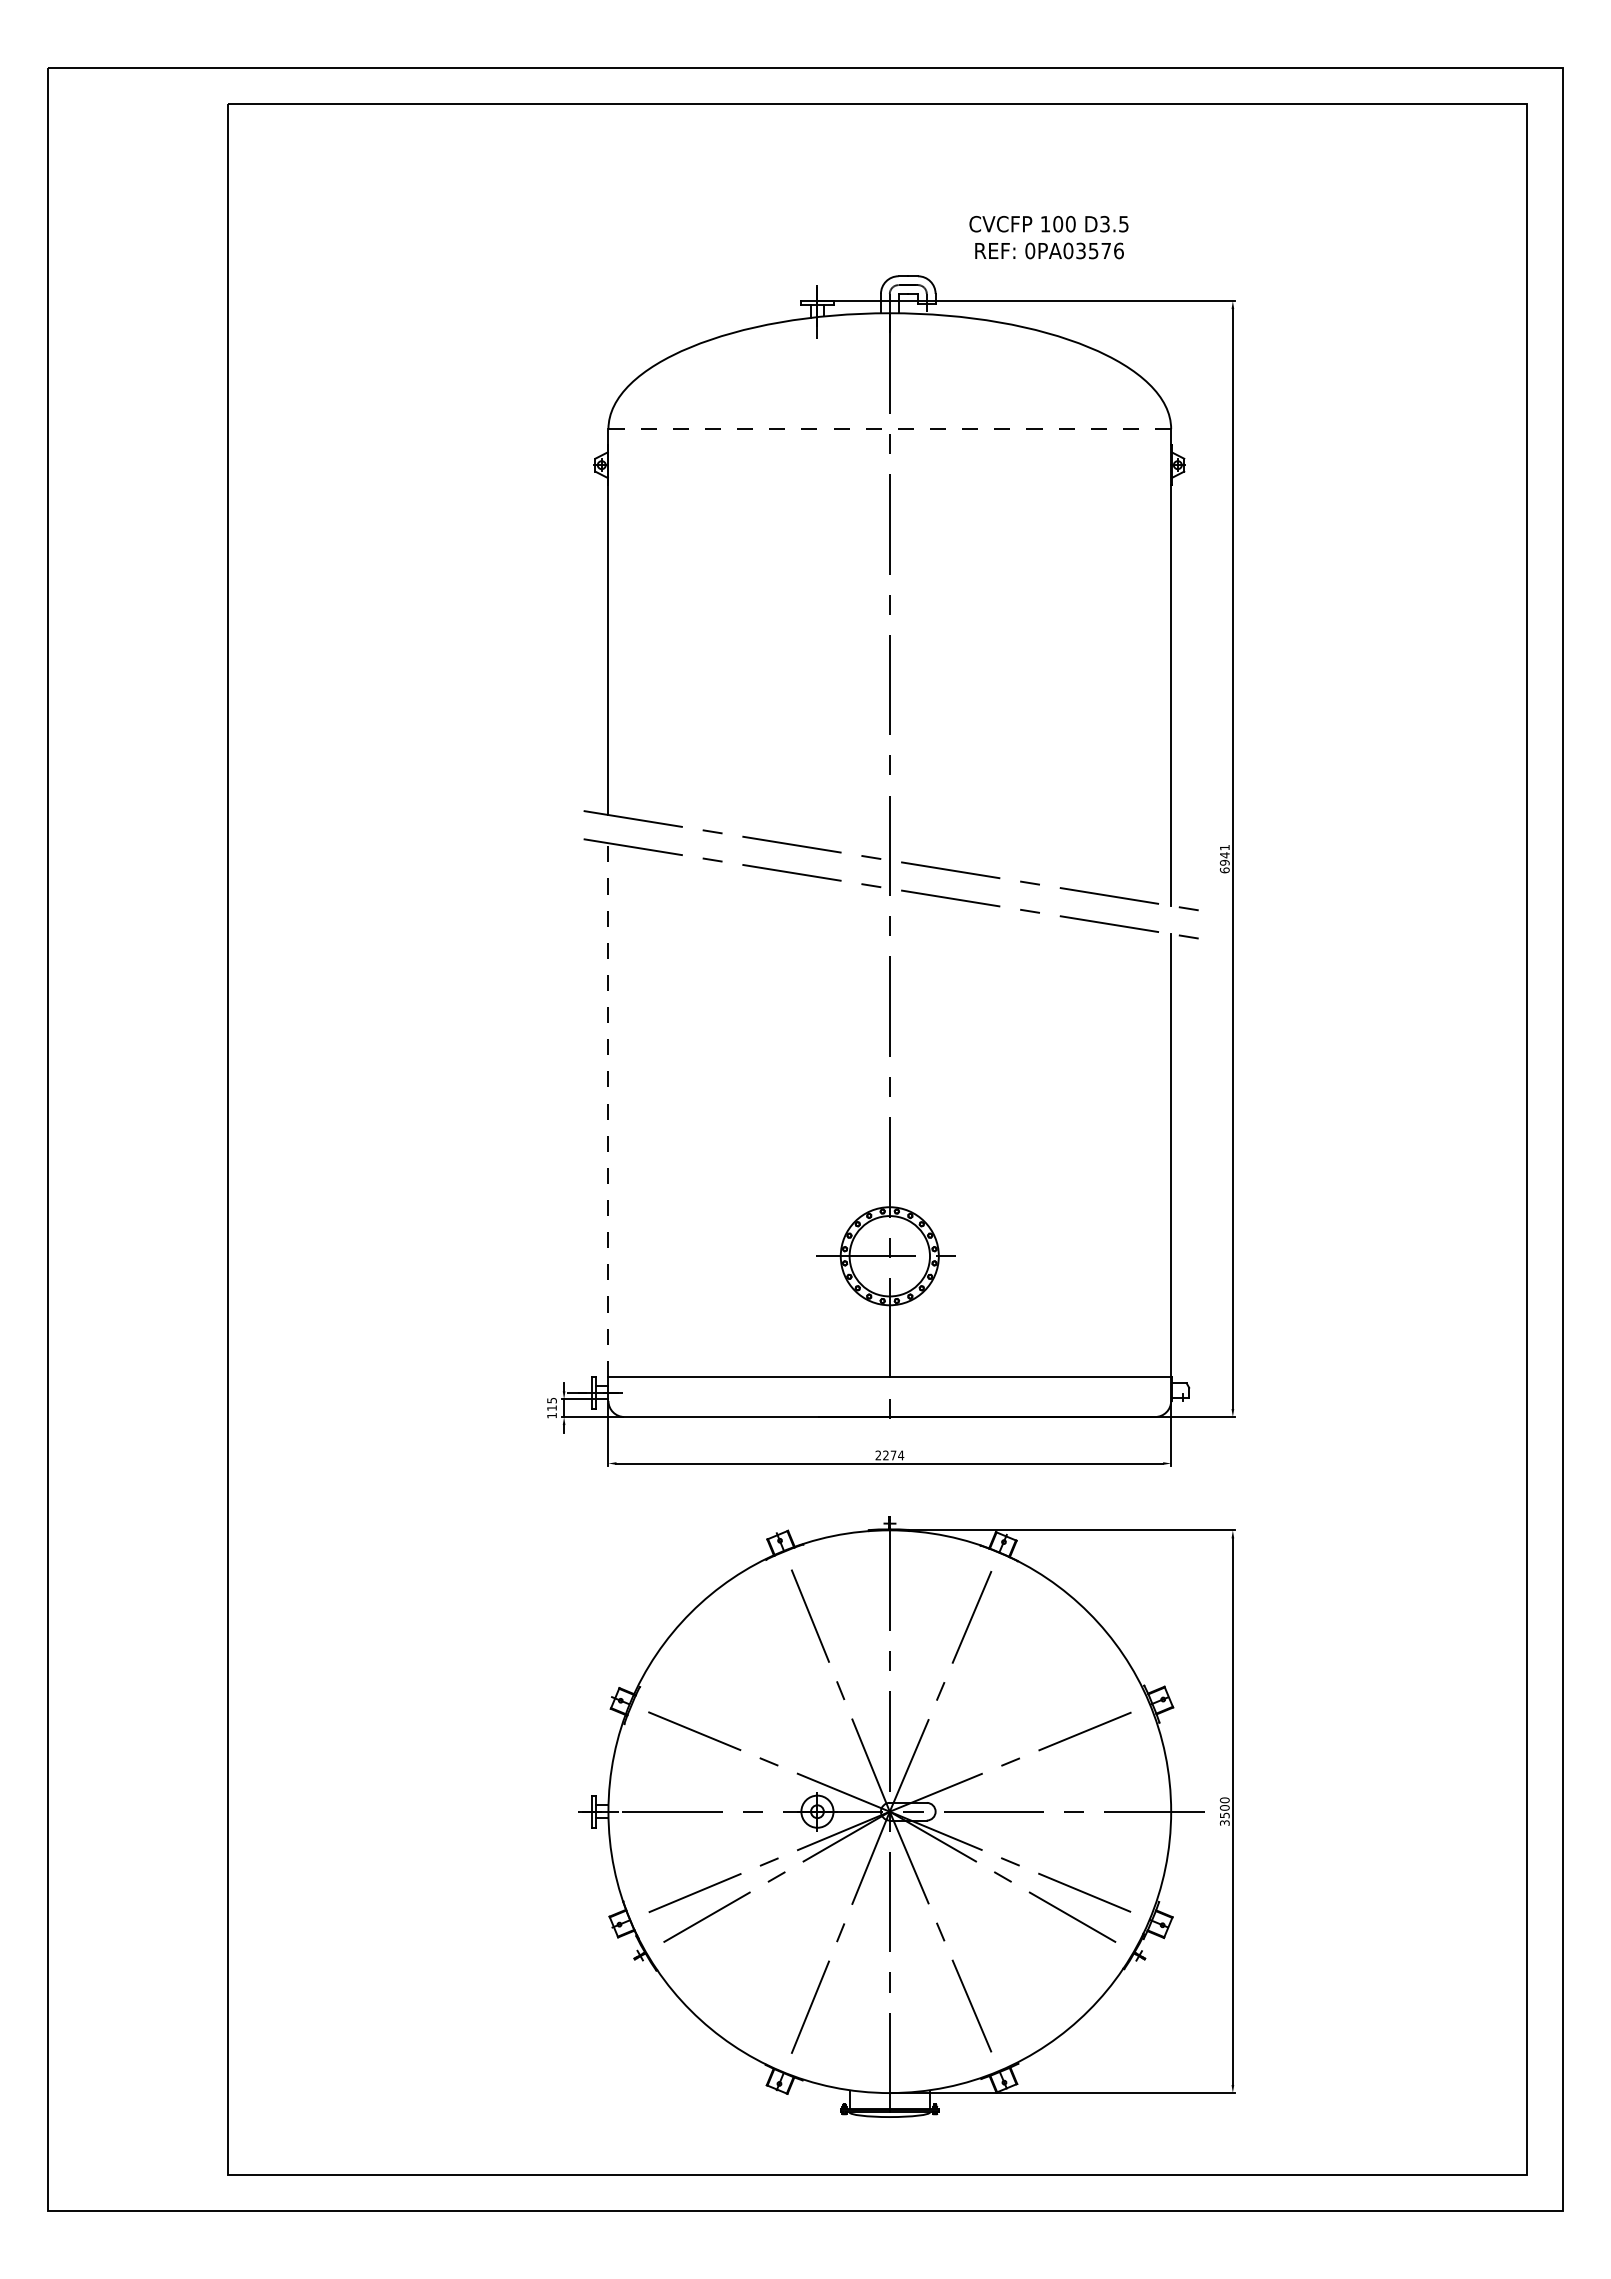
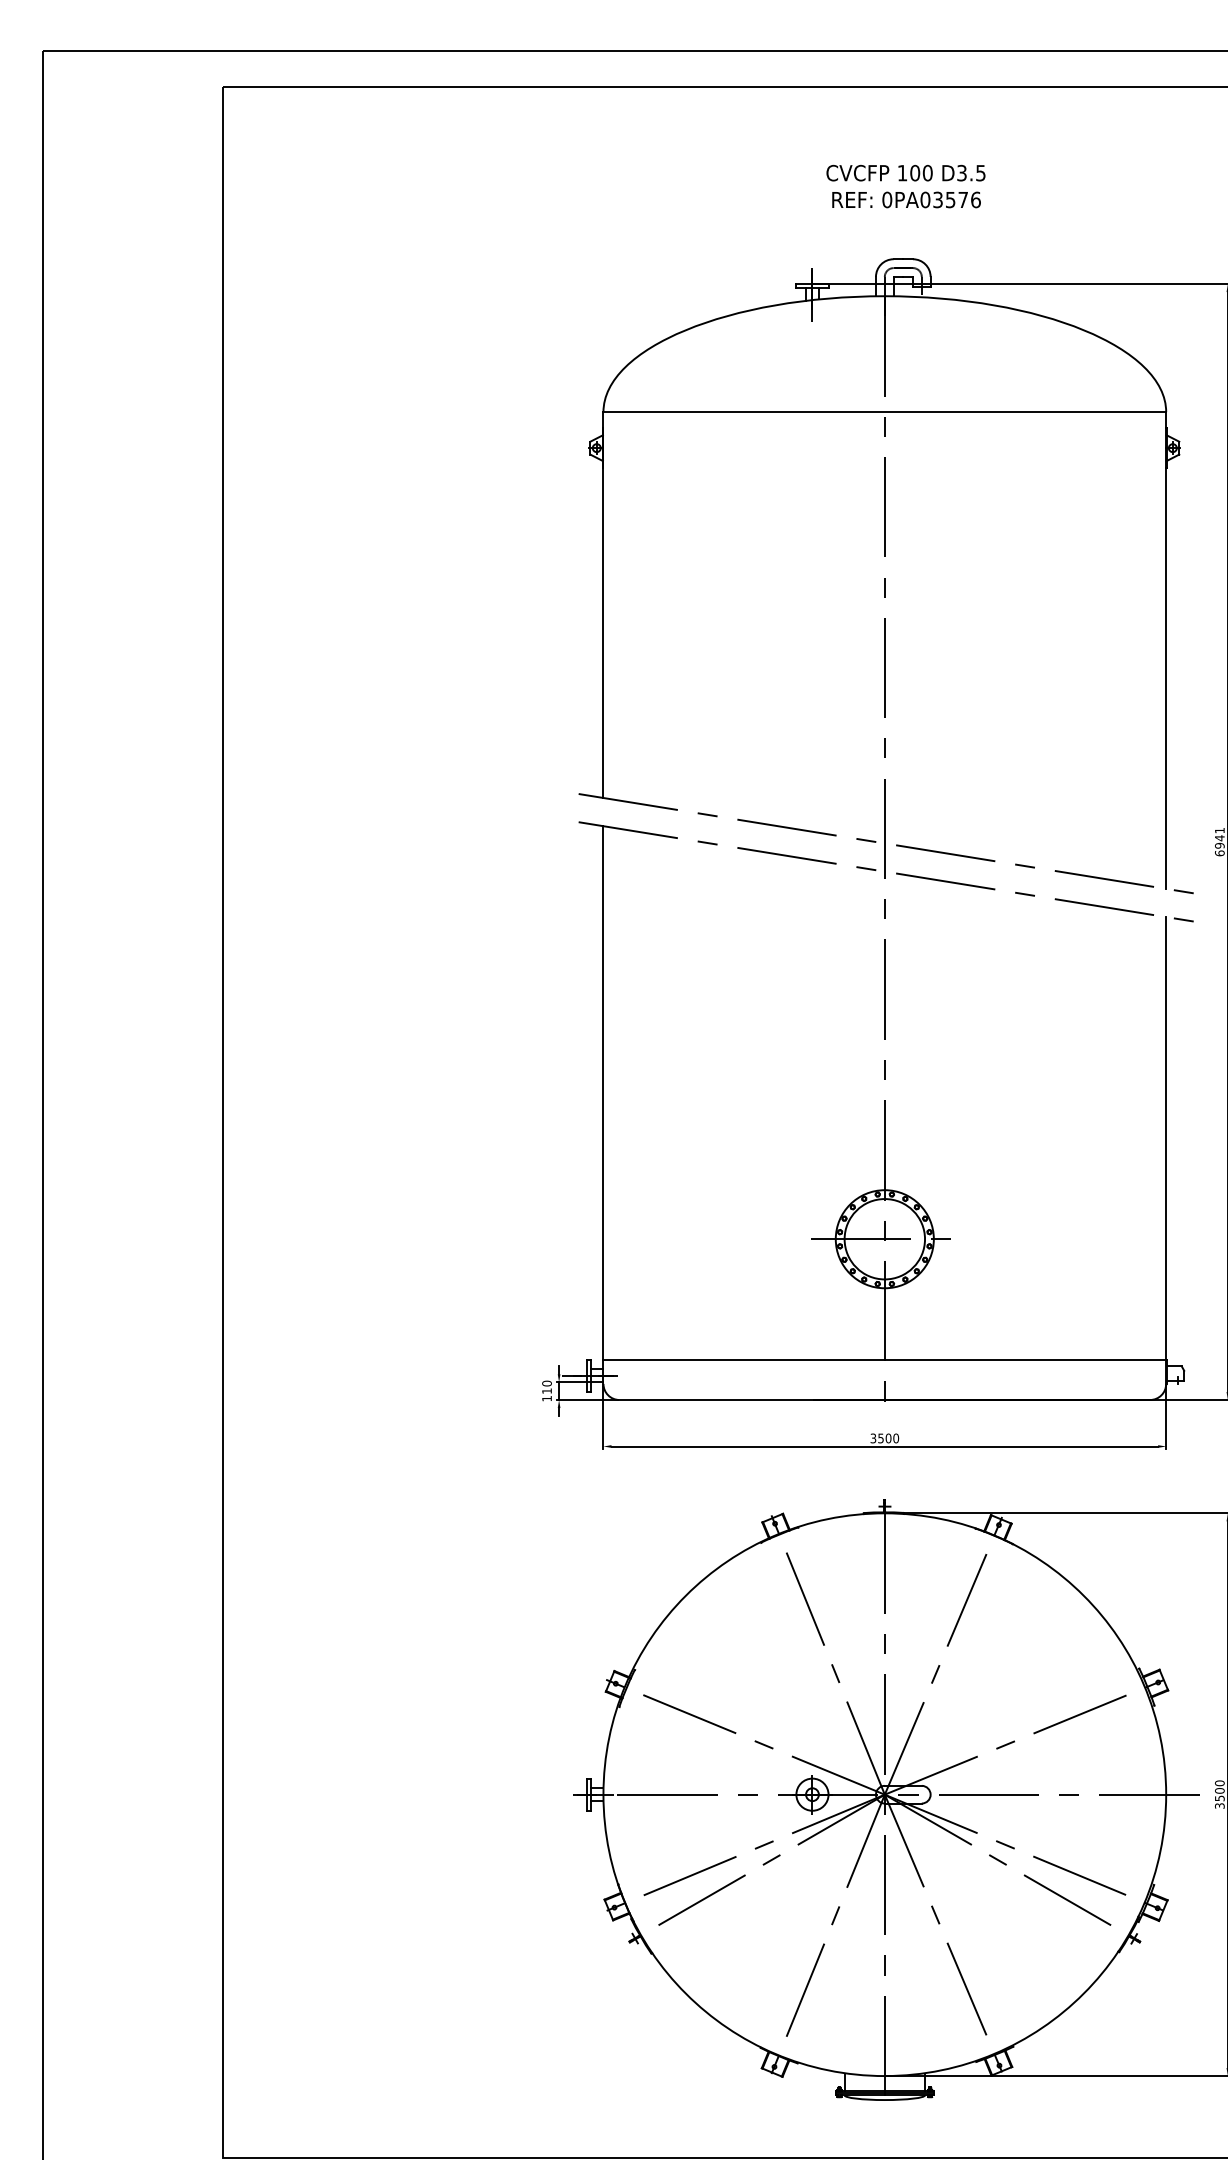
text: (1048, 237) -> (905, 186), moved
line: (890, 429) -> (885, 412), dashed -> solid
line: (608, 1110) -> (603, 1093), dashed -> solid
text: (551, 1400) -> (546, 1383), 115 -> 110
text: (889, 1455) -> (884, 1438), 2274 -> 3500

